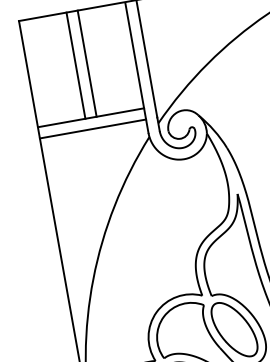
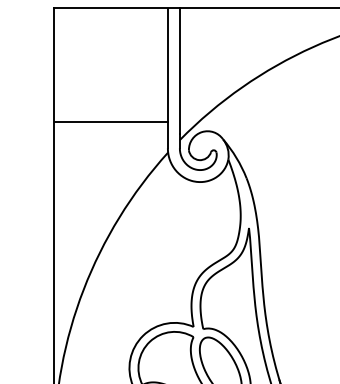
line: (87, 63) -> (117, 64), removed
line: (76, 65) -> (105, 64), removed
line: (92, 128) -> (110, 133), removed

